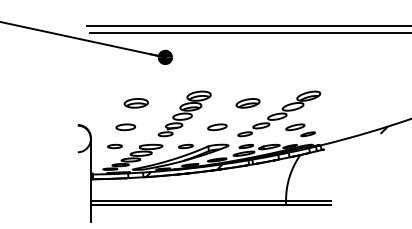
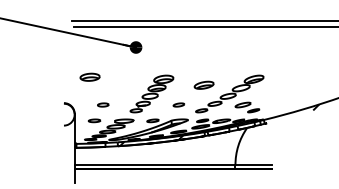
part: (135, 102) -> (89, 76), moved
part: (124, 126) -> (102, 104), size x0.7
part: (216, 126) -> (178, 104), size x0.7

